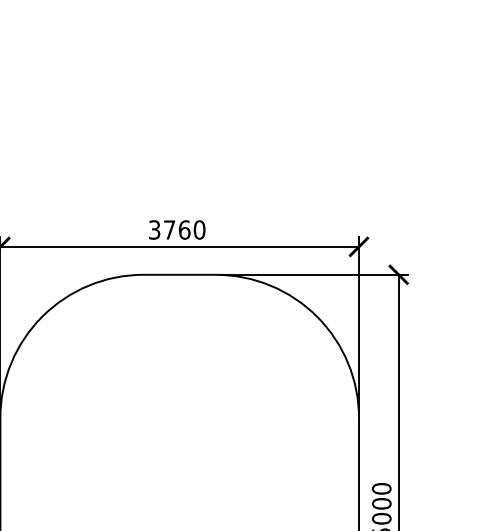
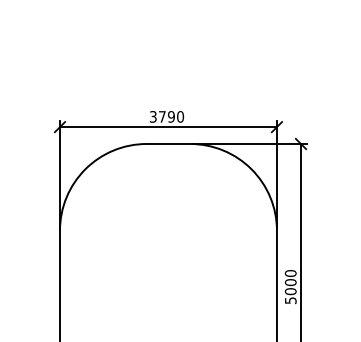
text: (184, 229) -> (171, 116), 3760 -> 3790

